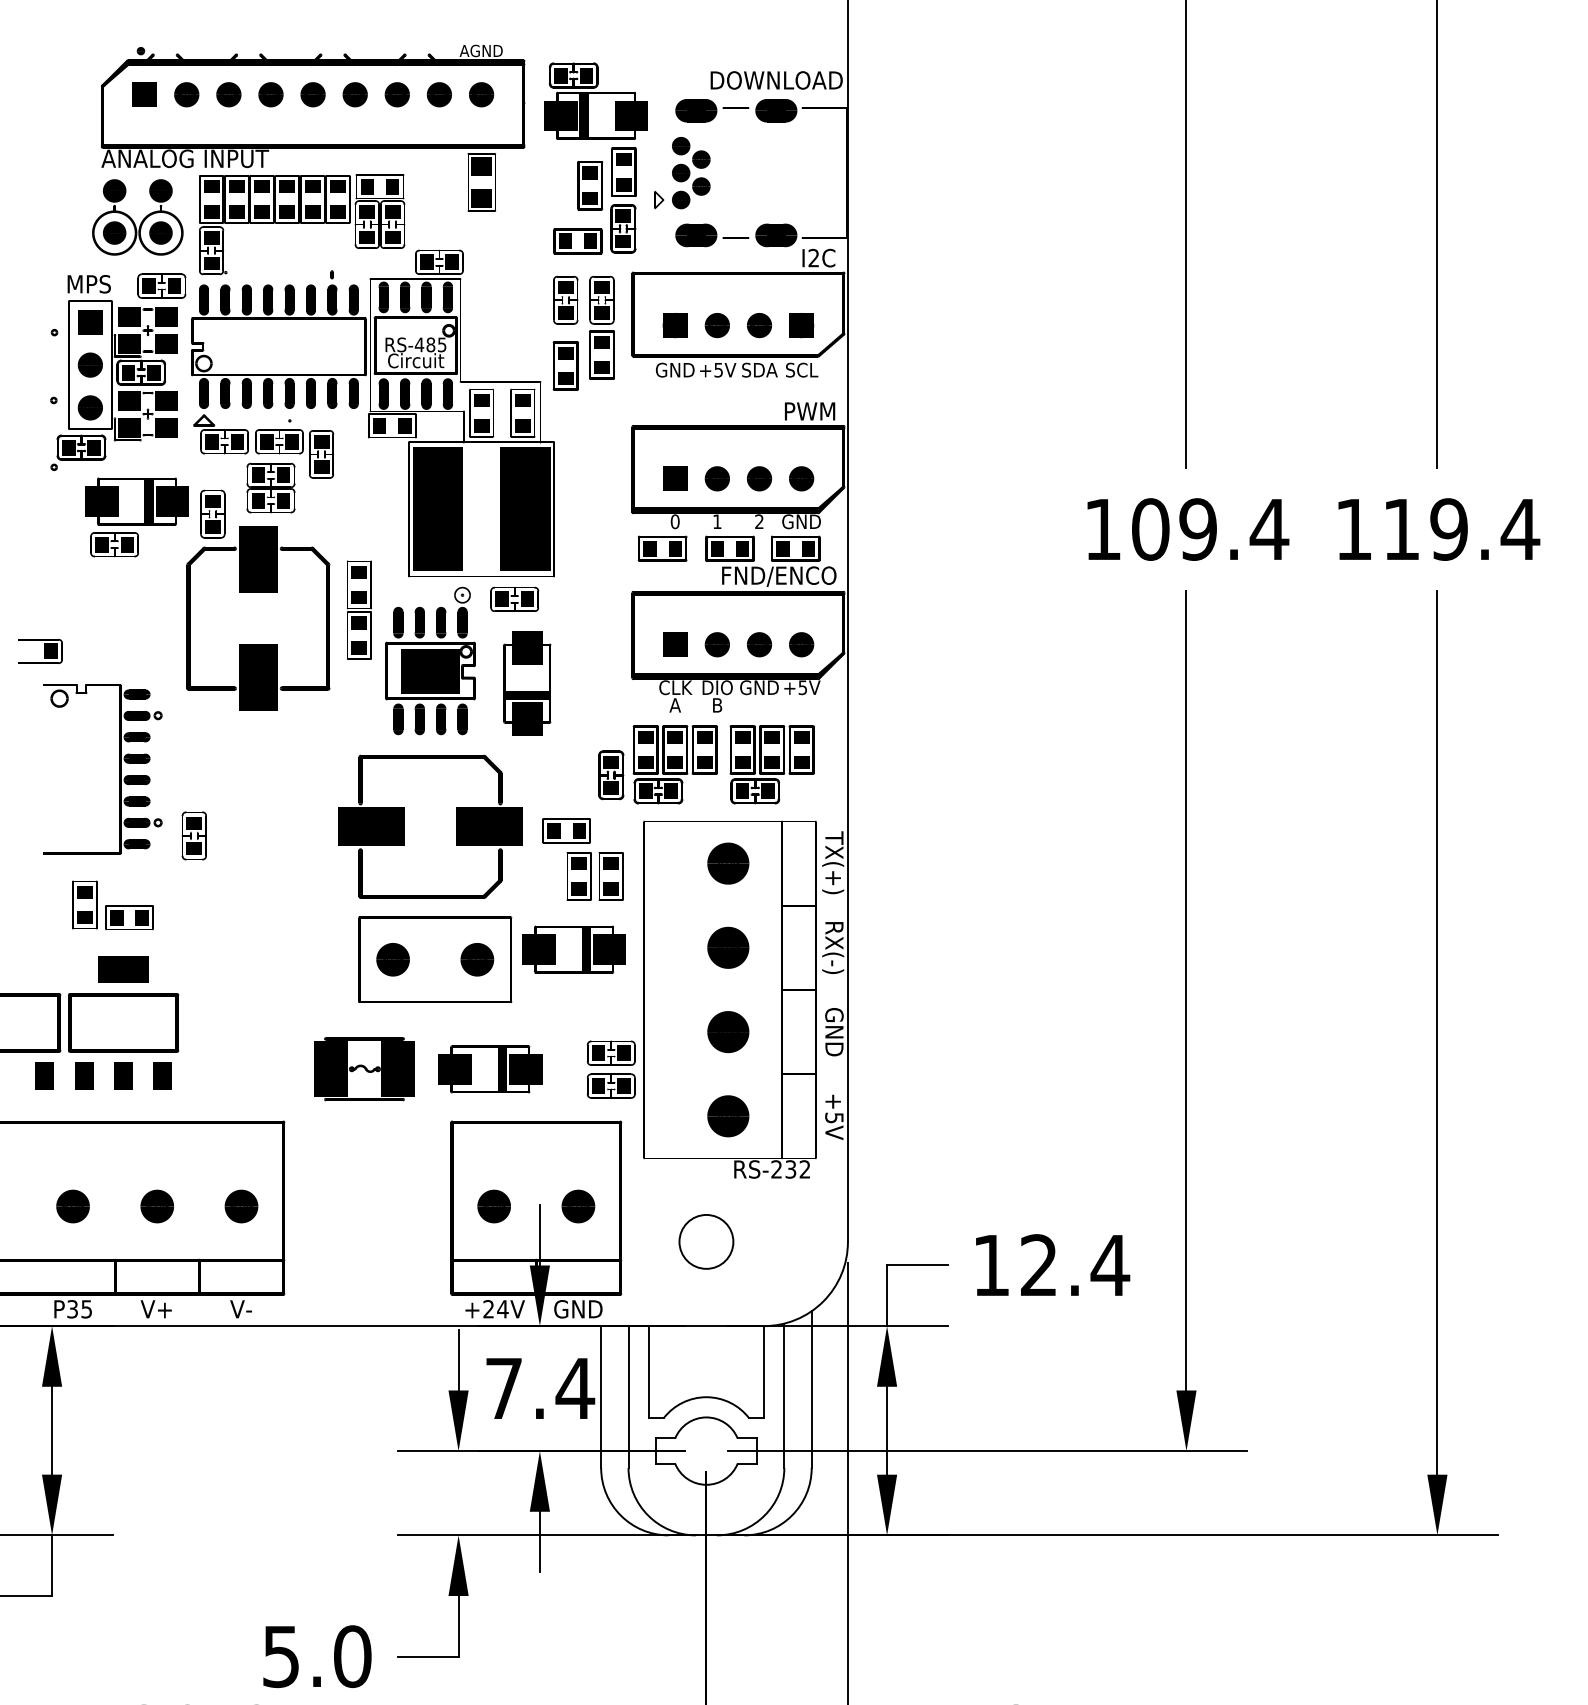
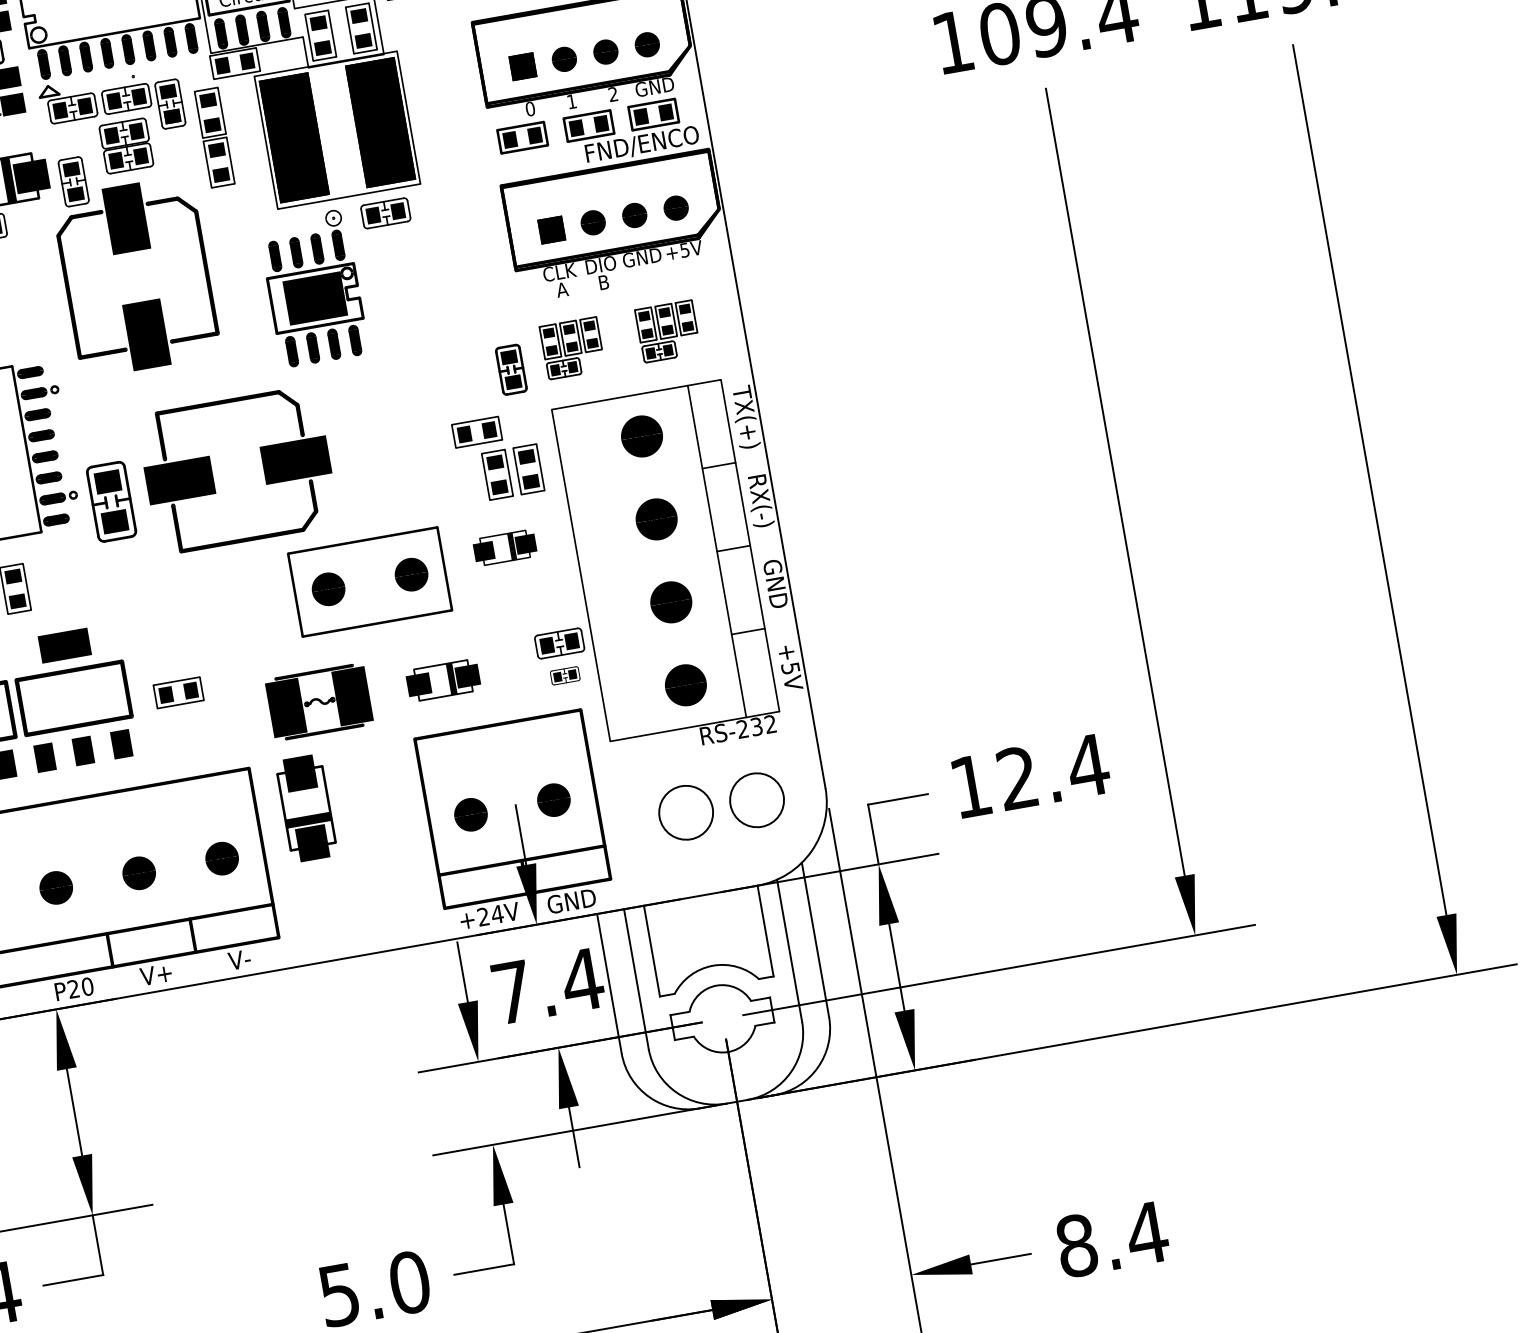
part: (358, 609) -> (213, 137), moved
part: (527, 683) -> (306, 808), moved
part: (674, 764) -> (571, 348), size x0.7
part: (771, 764) -> (667, 331), size x0.7
part: (404, 826) -> (212, 474), moved
part: (193, 835) -> (110, 501), size x1.6
part: (129, 917) -> (178, 692), moved
part: (573, 949) -> (504, 547), size x0.6
part: (490, 1069) -> (443, 680), size x0.7
part: (610, 1085) -> (564, 675), size x0.6
part: (778, 1241) -> (757, 799), added
text: (79, 1309) -> (80, 988), P35 -> P20

